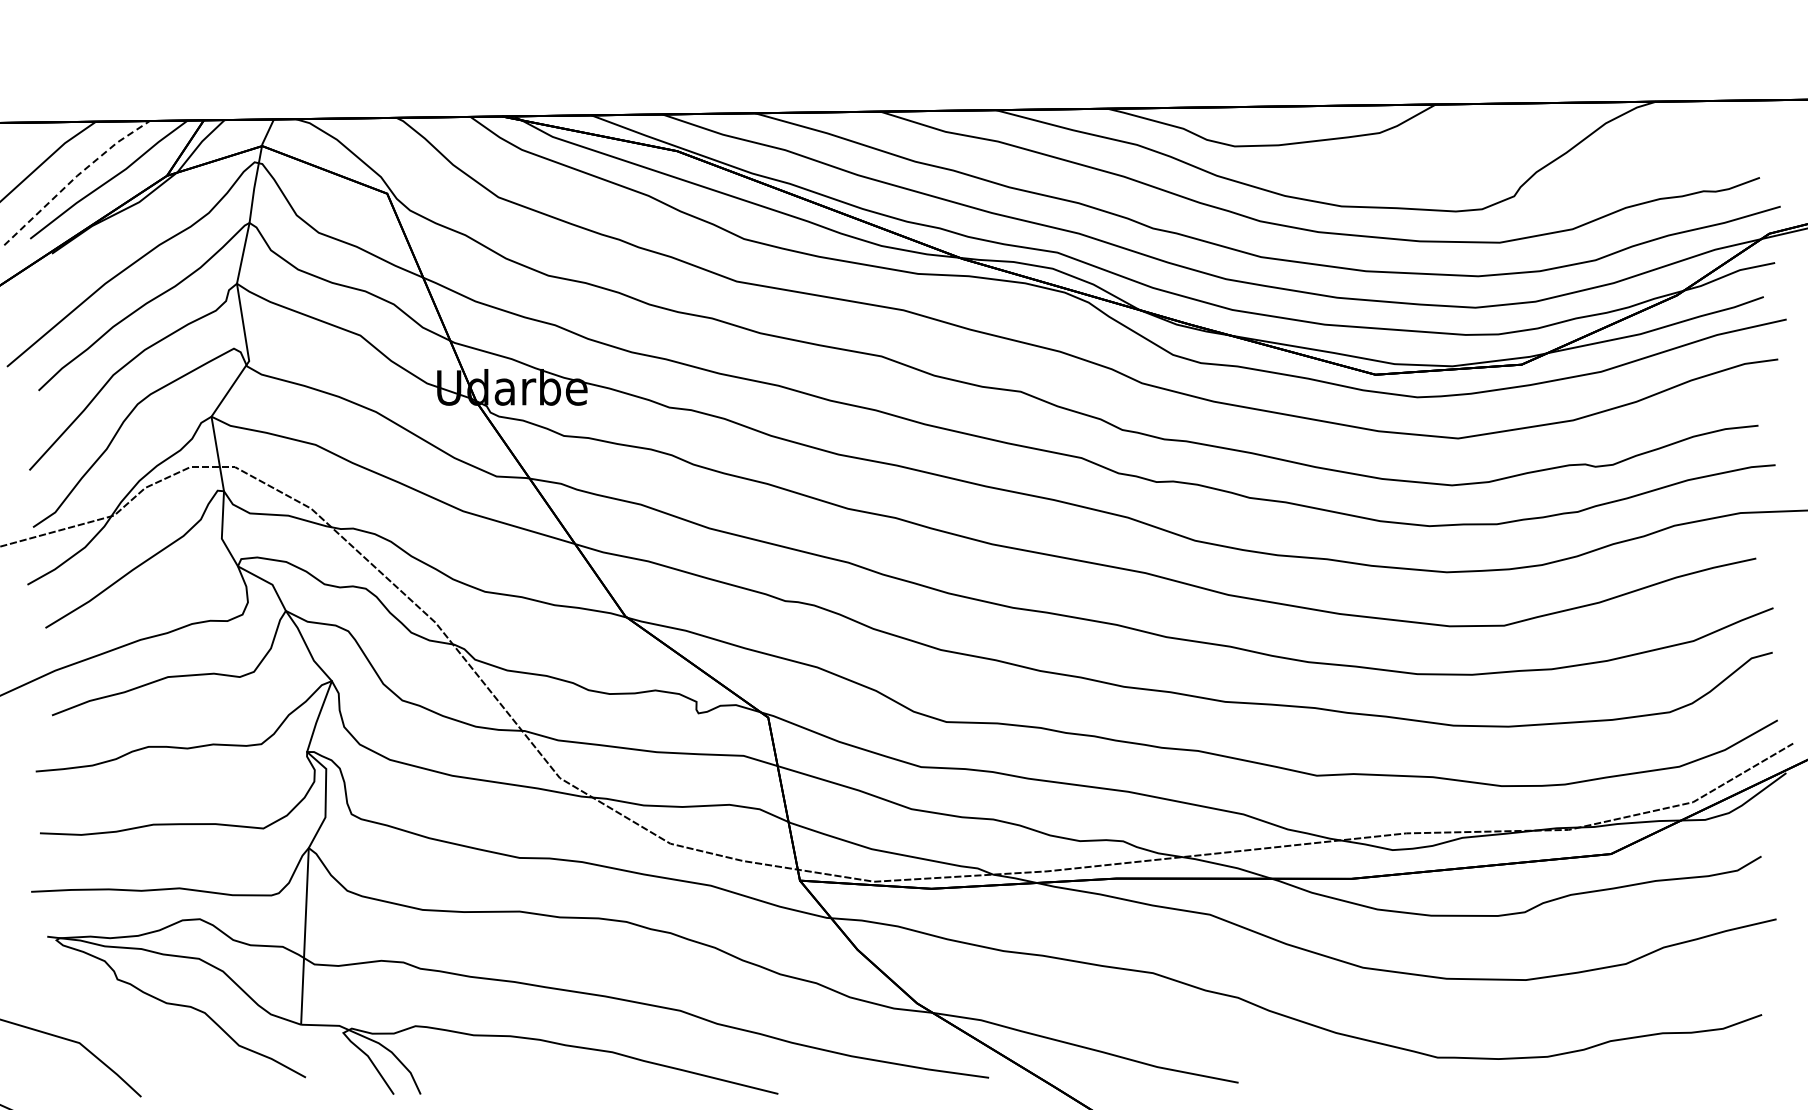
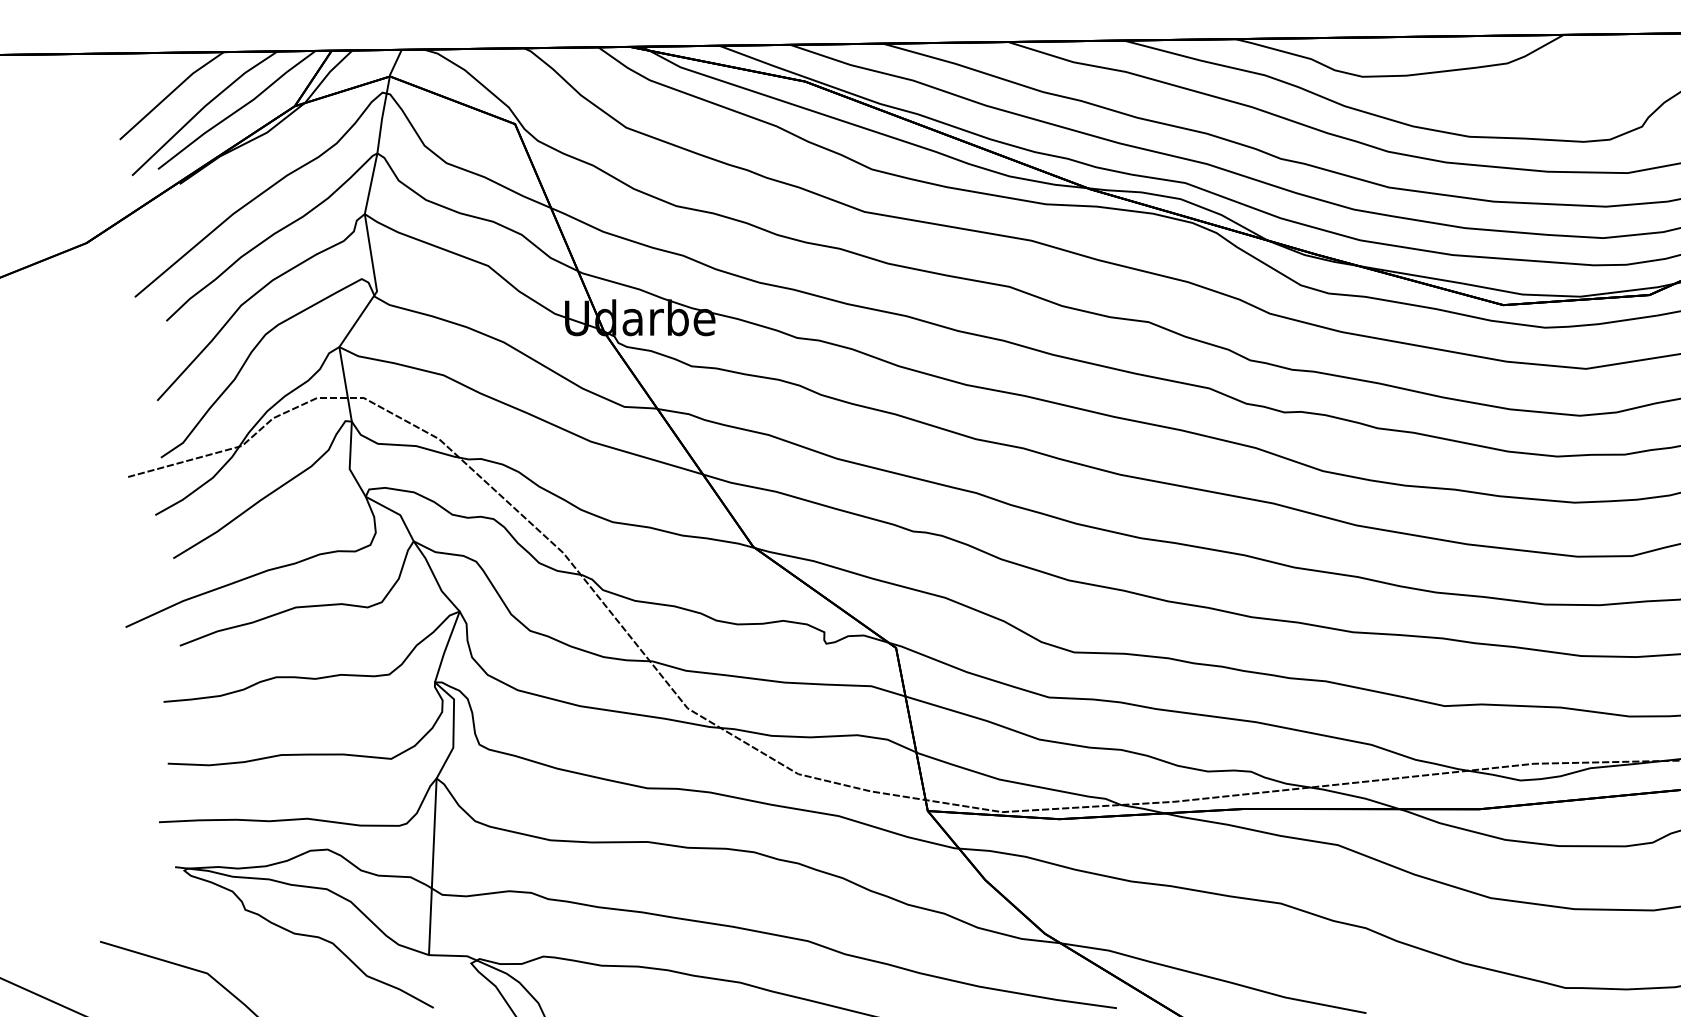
line: (75, 177) -> (203, 107), dashed -> solid

